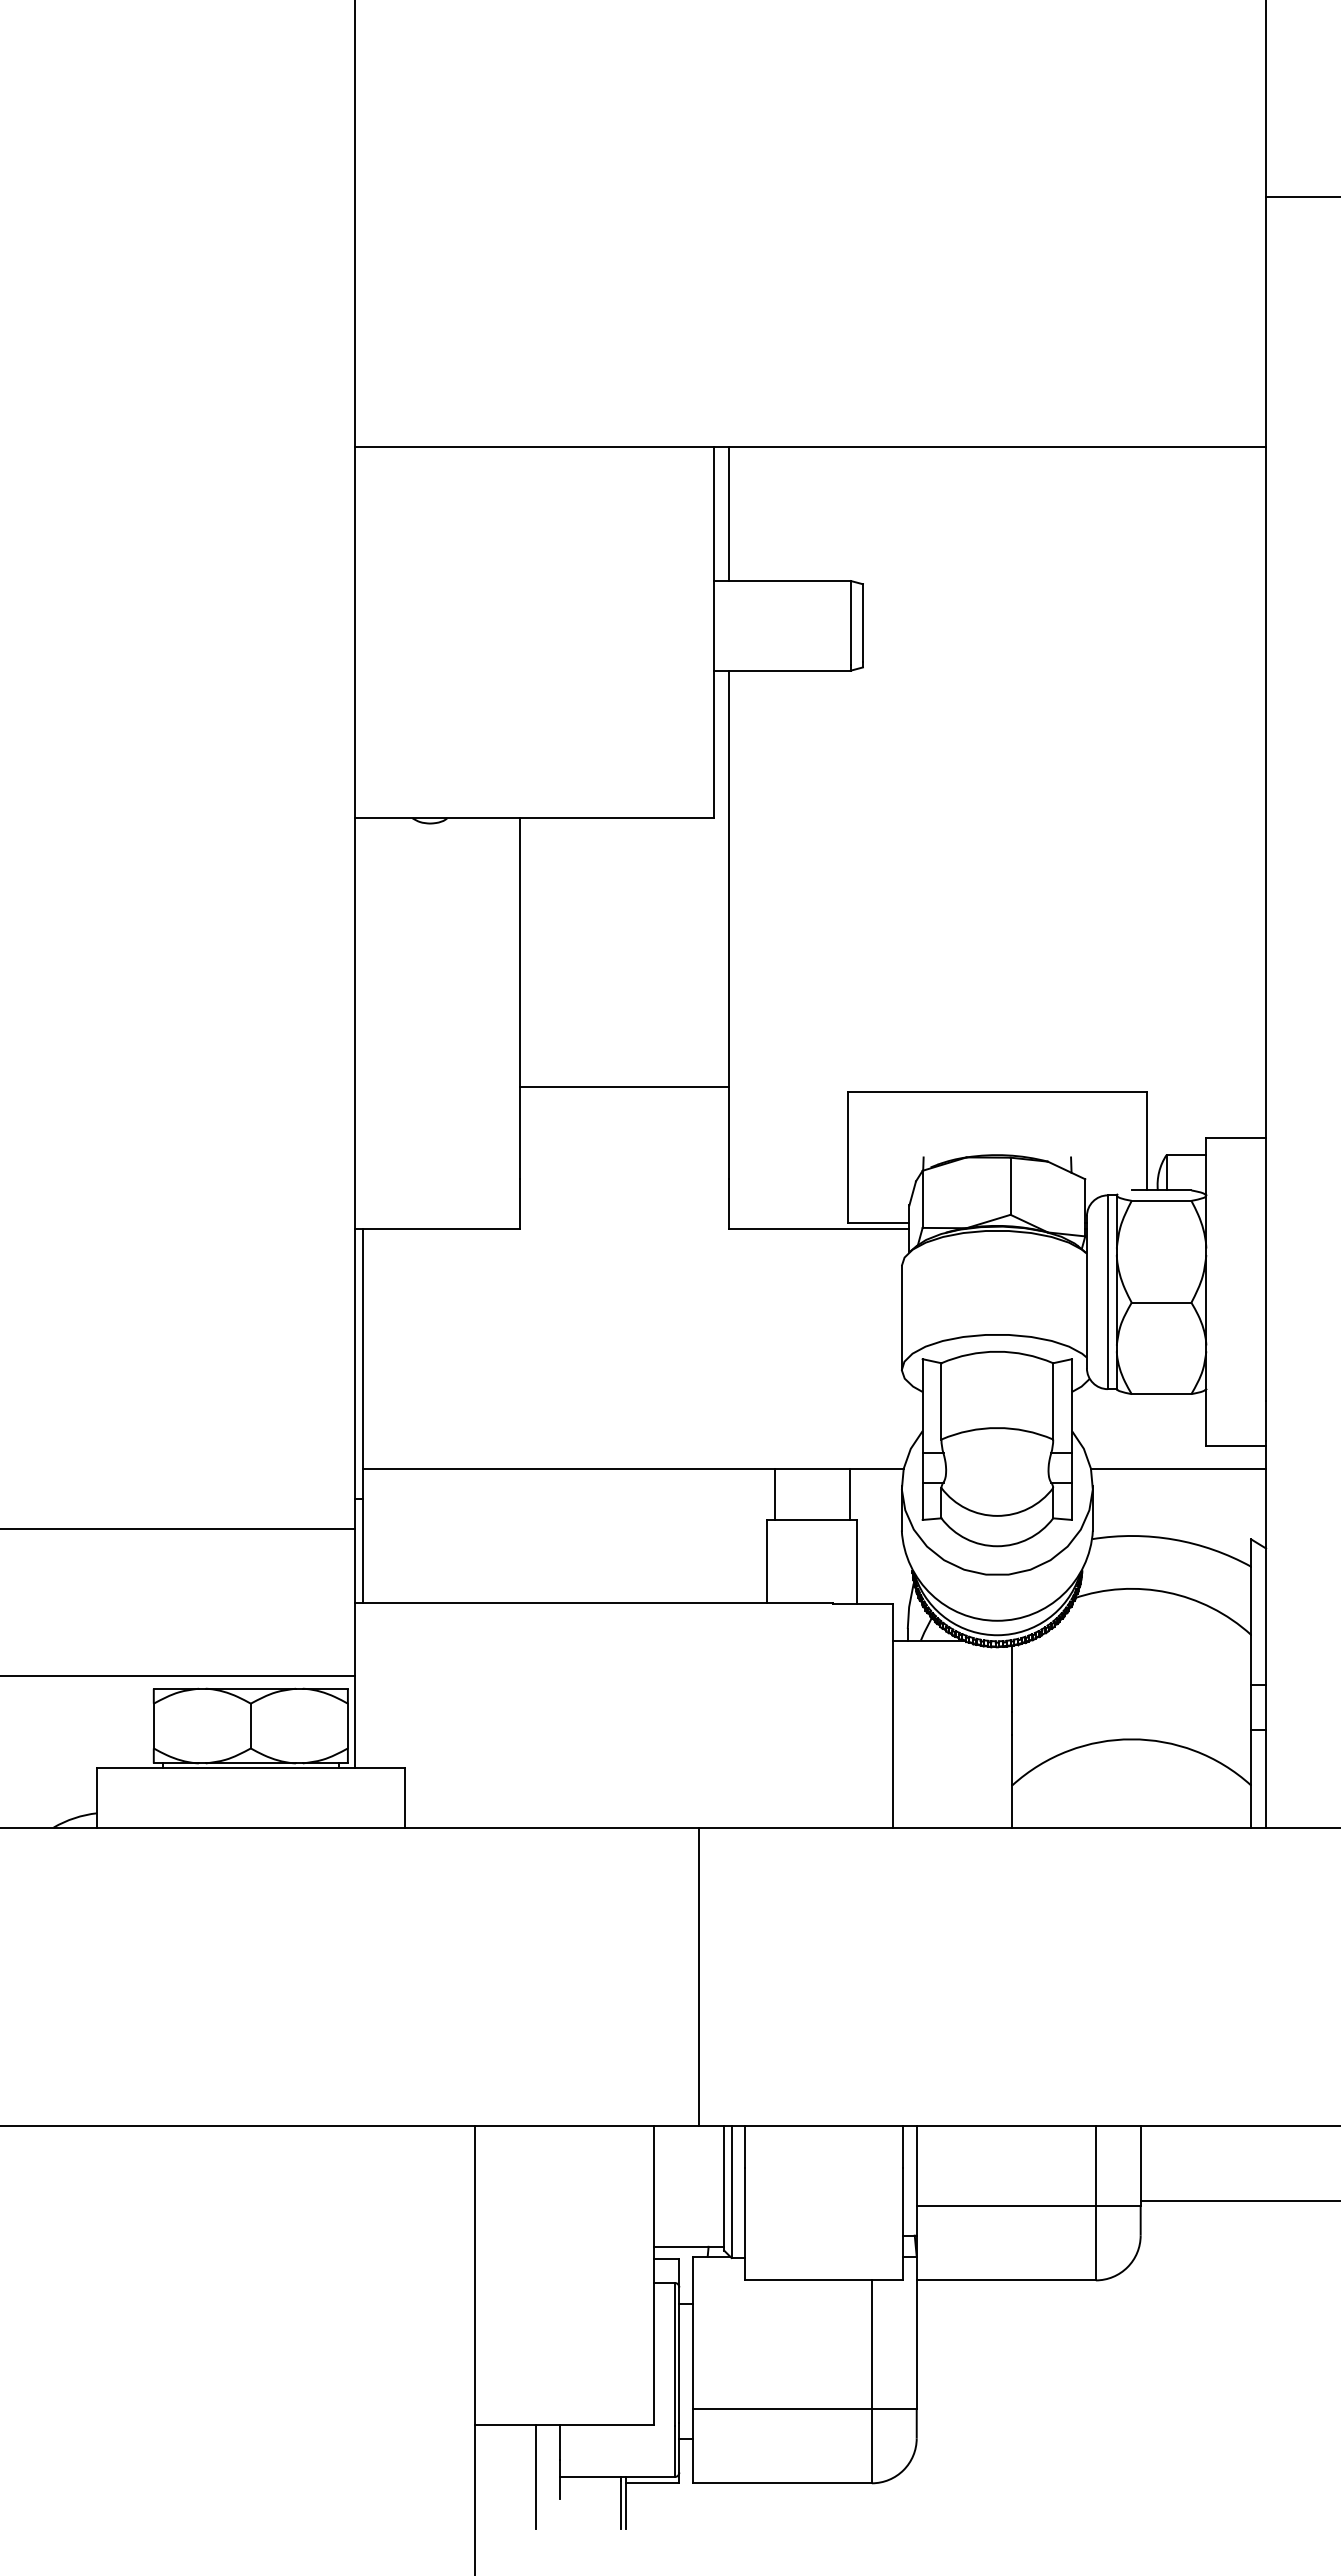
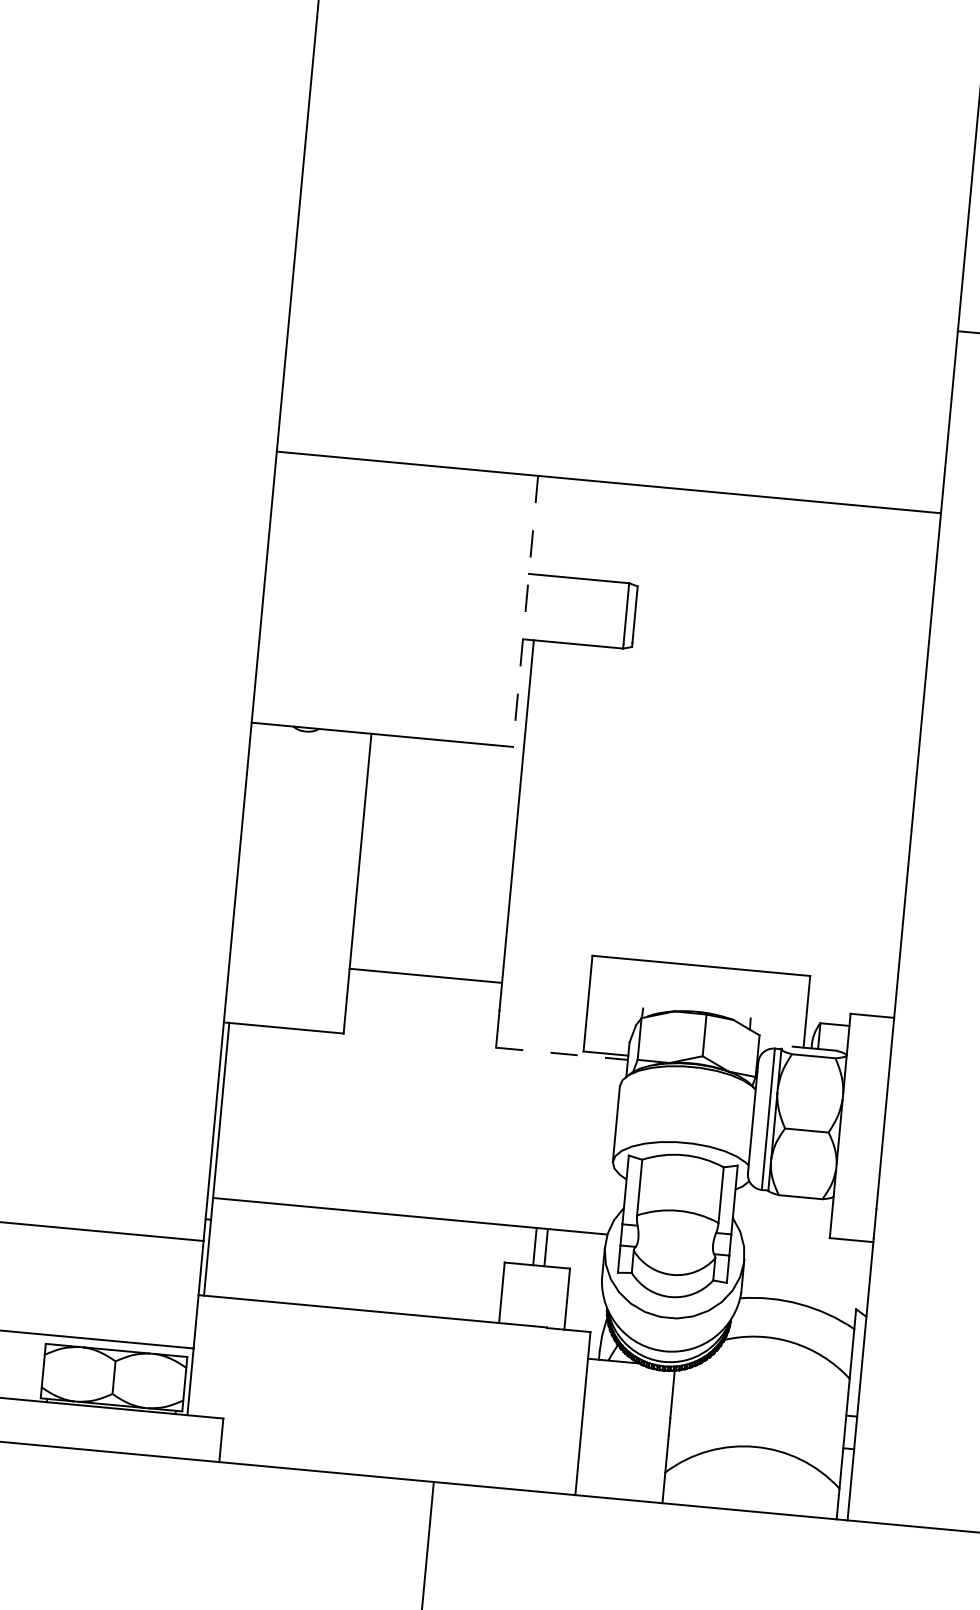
line: (728, 513) -> (544, 525), removed
line: (713, 632) -> (525, 611), solid -> dashed
line: (623, 1087) -> (425, 975), moved
line: (819, 1229) -> (562, 1054), solid -> dashed
line: (1178, 1469) -> (807, 1253), removed
line: (774, 1494) -> (545, 1247), moved
line: (849, 1494) -> (534, 1246), moved

